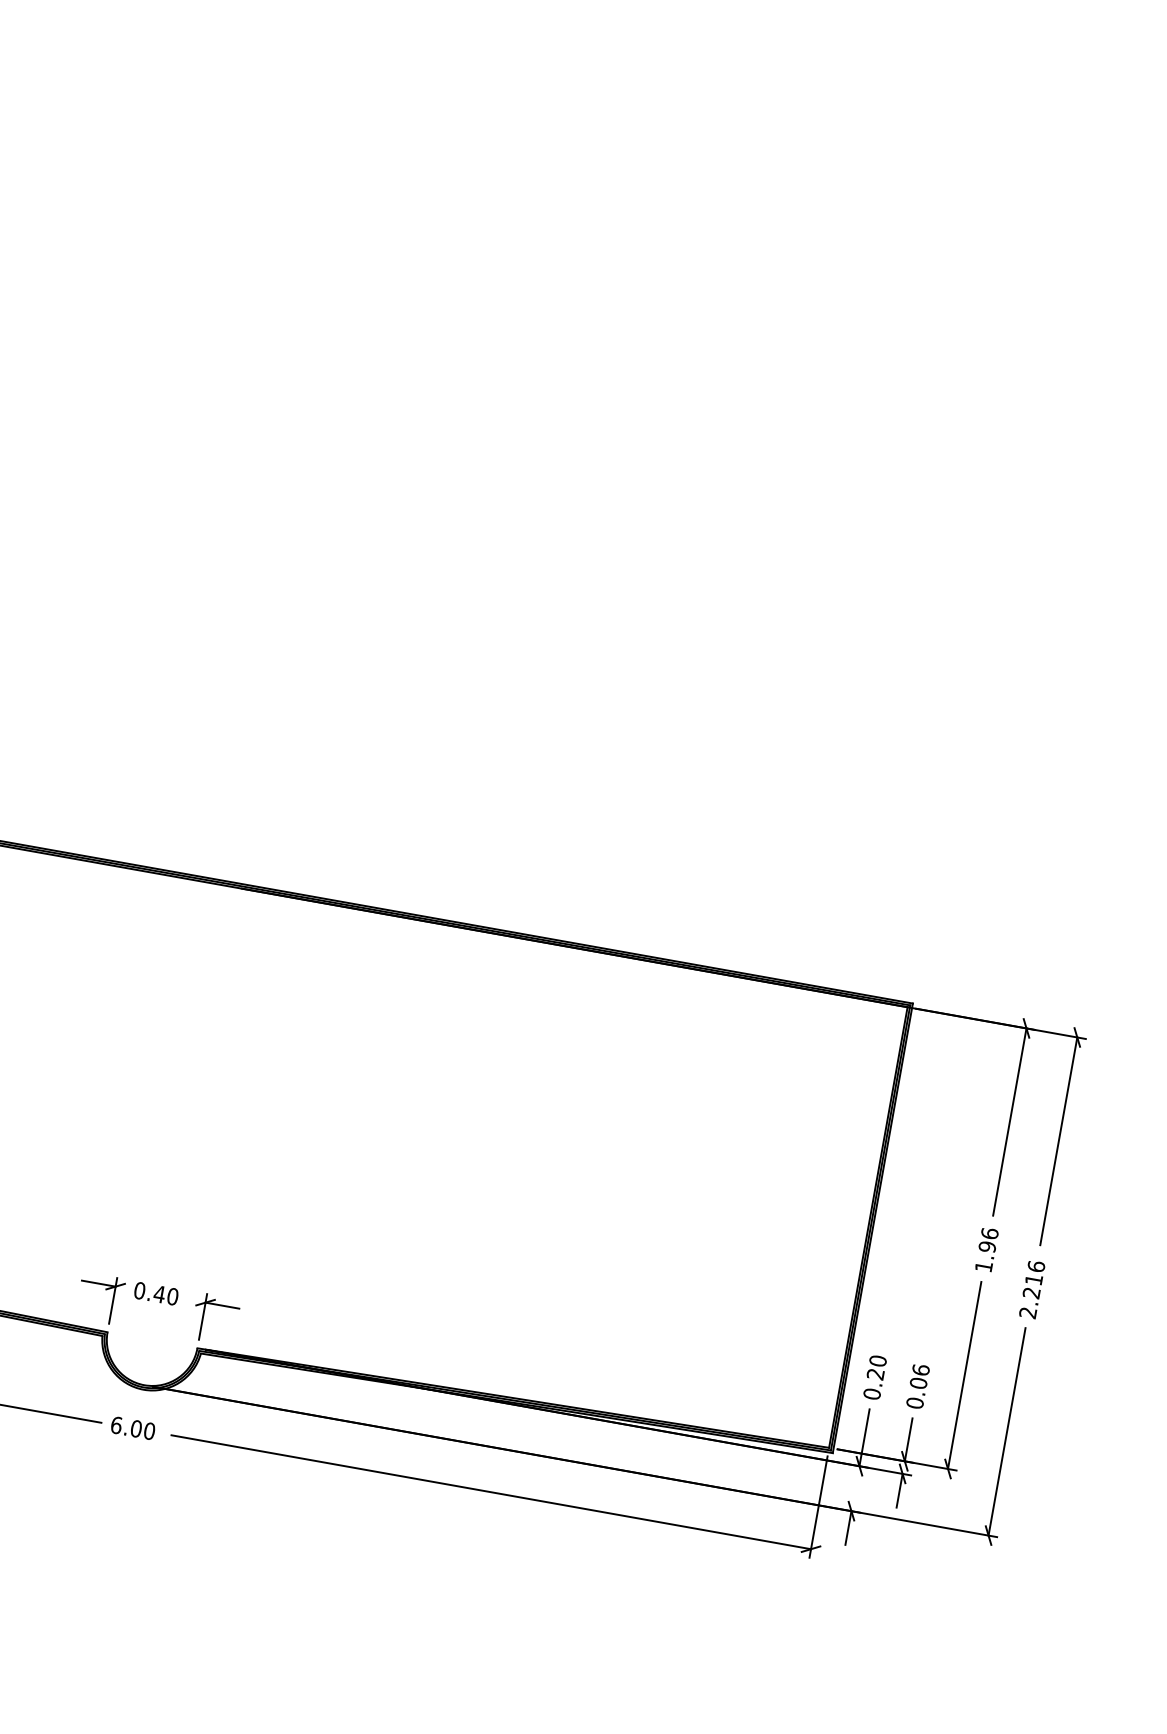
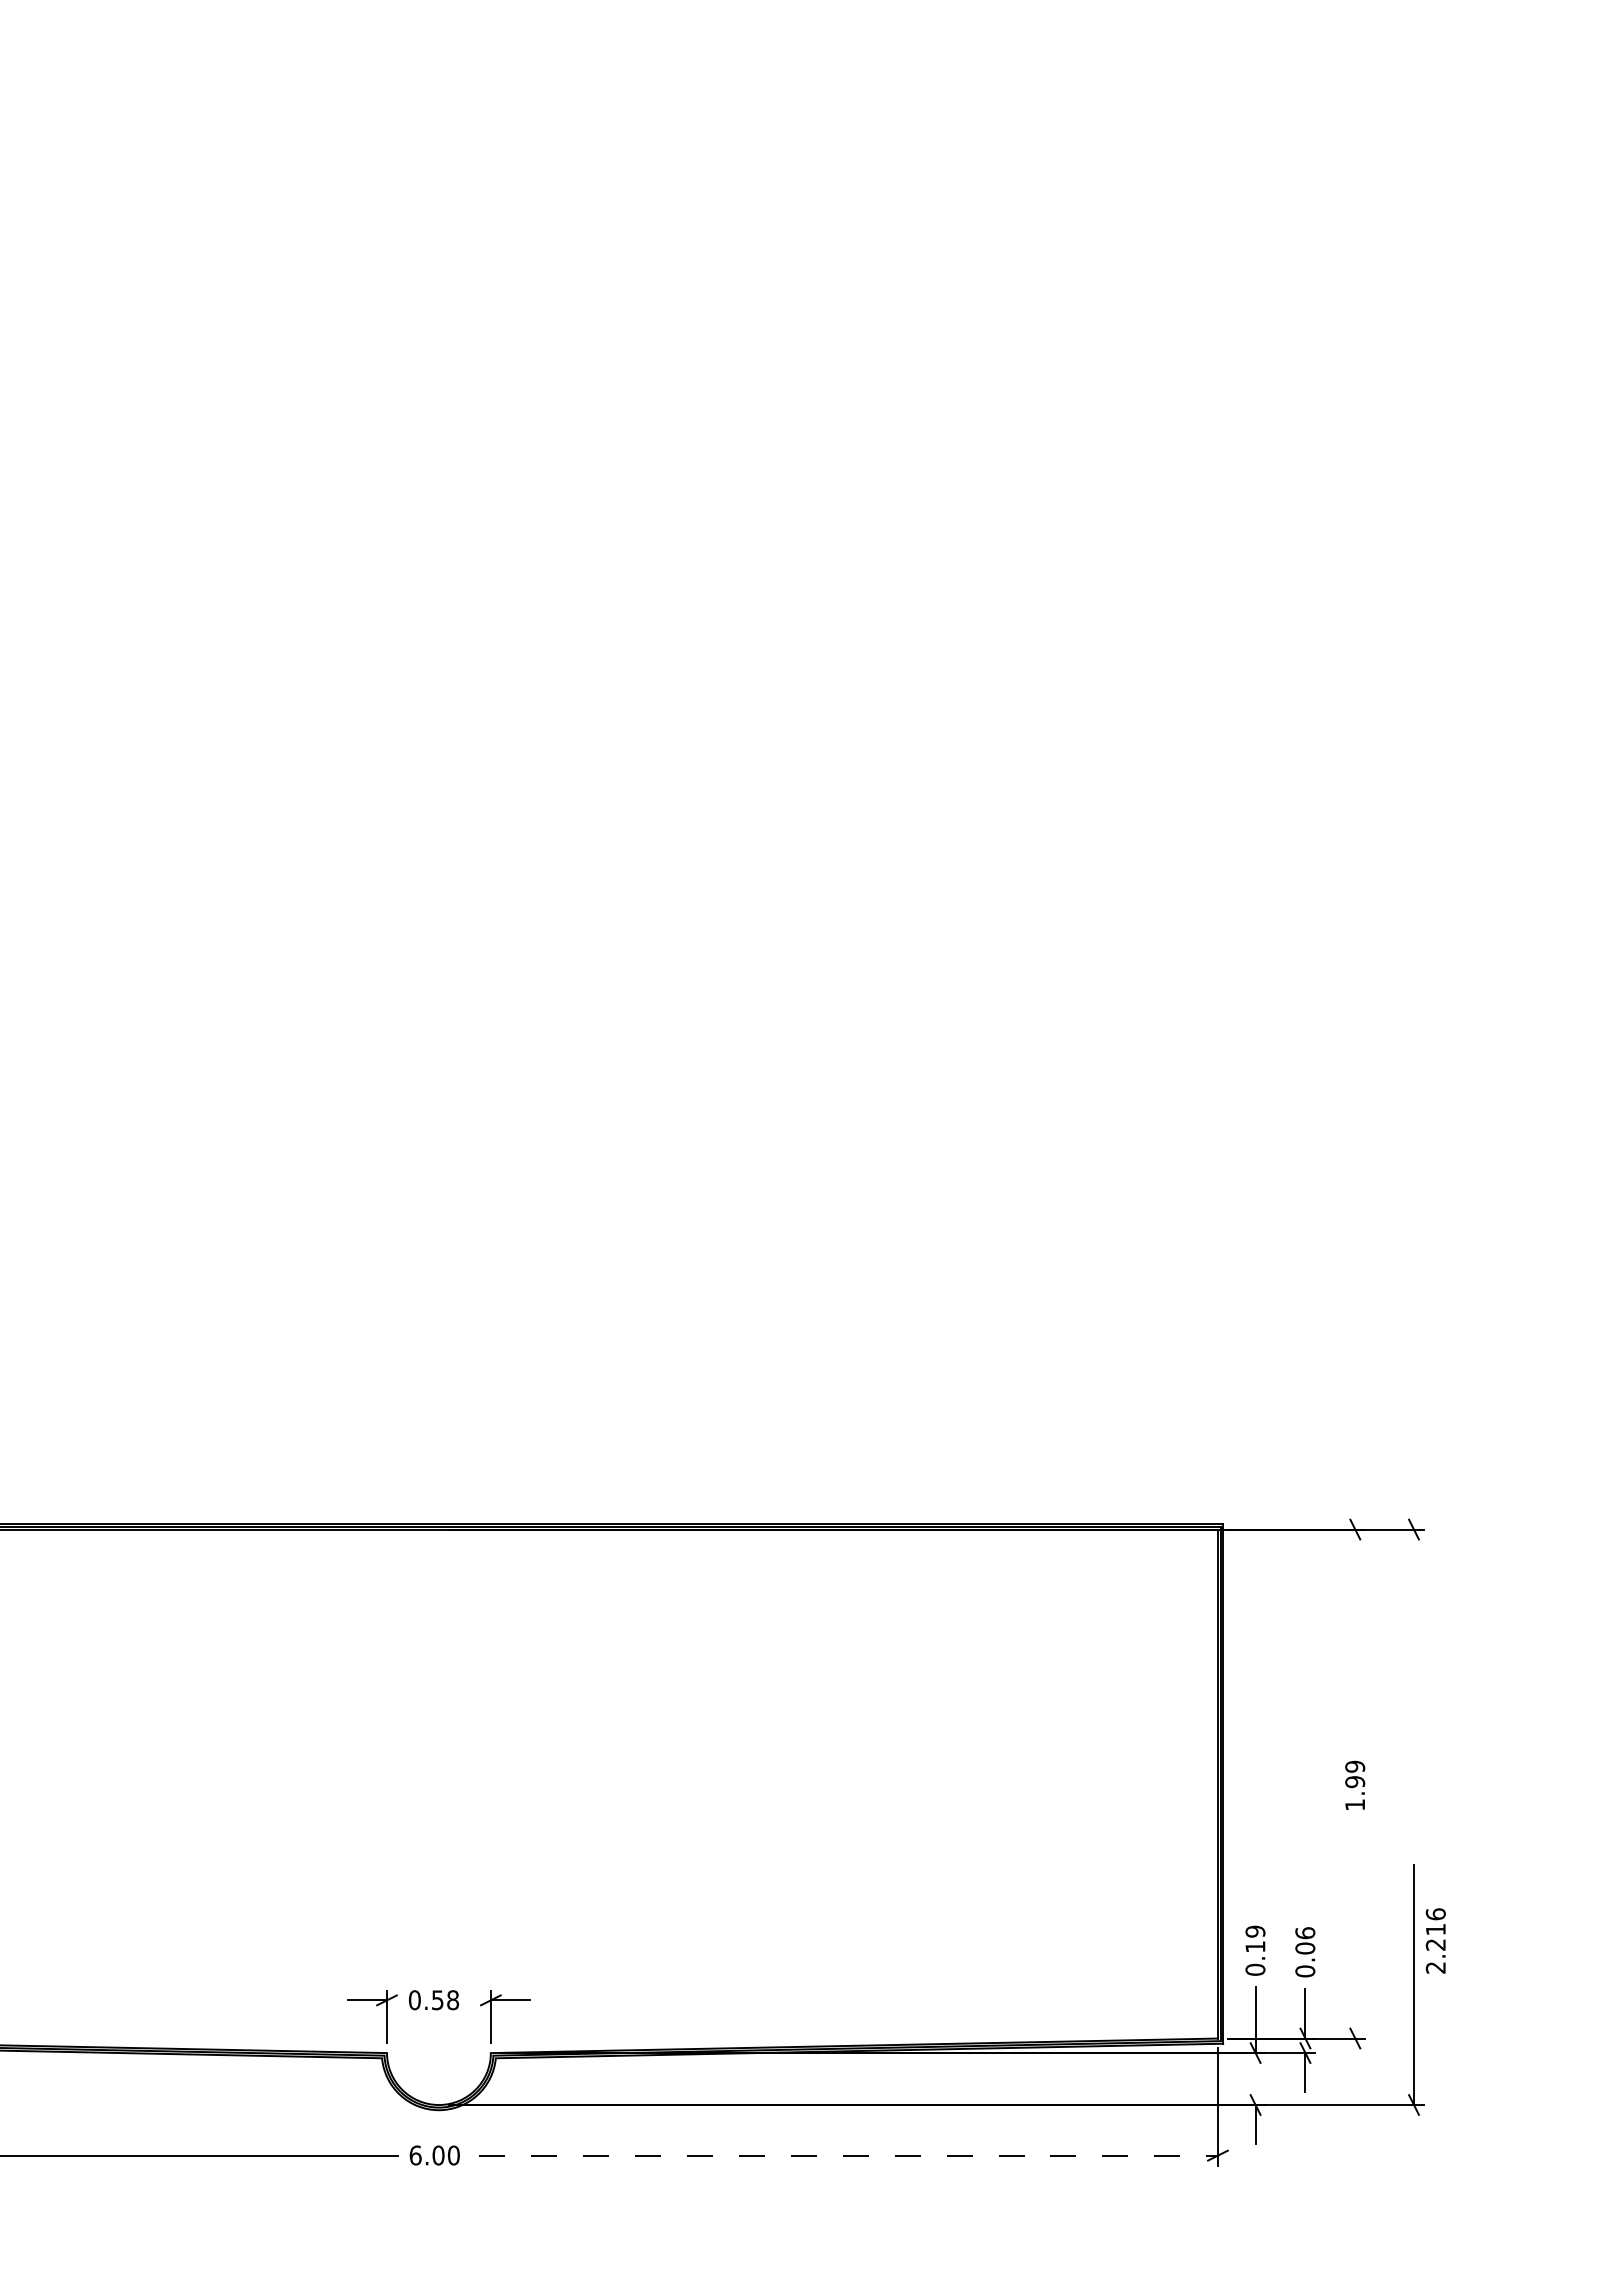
line: (1010, 1121) -> (1355, 1637), removed
line: (1059, 1141) -> (1414, 1649), removed
text: (990, 1233) -> (1355, 1766), 1.96 -> 1.99
text: (1032, 1289) -> (1435, 1940), moved
text: (166, 1295) -> (445, 2000), 0.40 -> 0.58
text: (877, 1367) -> (1255, 1938), 0.20 -> 0.19
line: (964, 1375) -> (1355, 1930), removed
line: (492, 1492) -> (849, 2155), solid -> dashed

